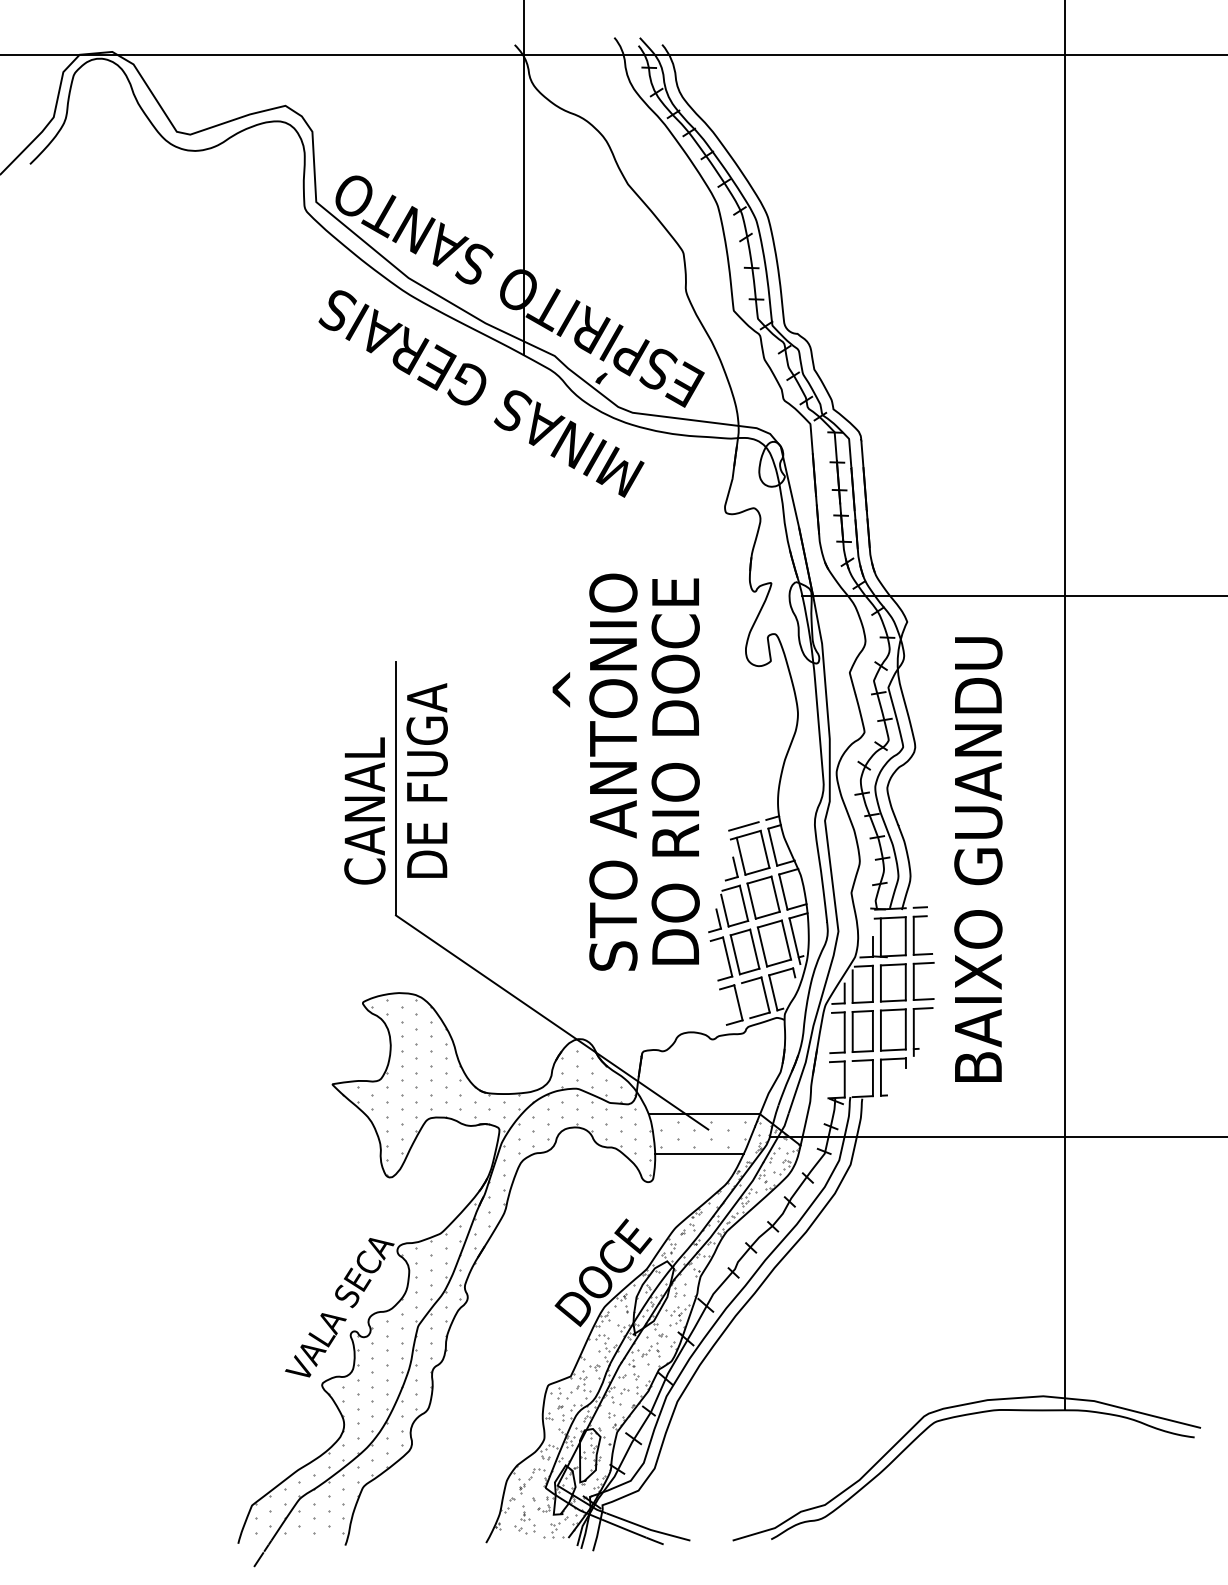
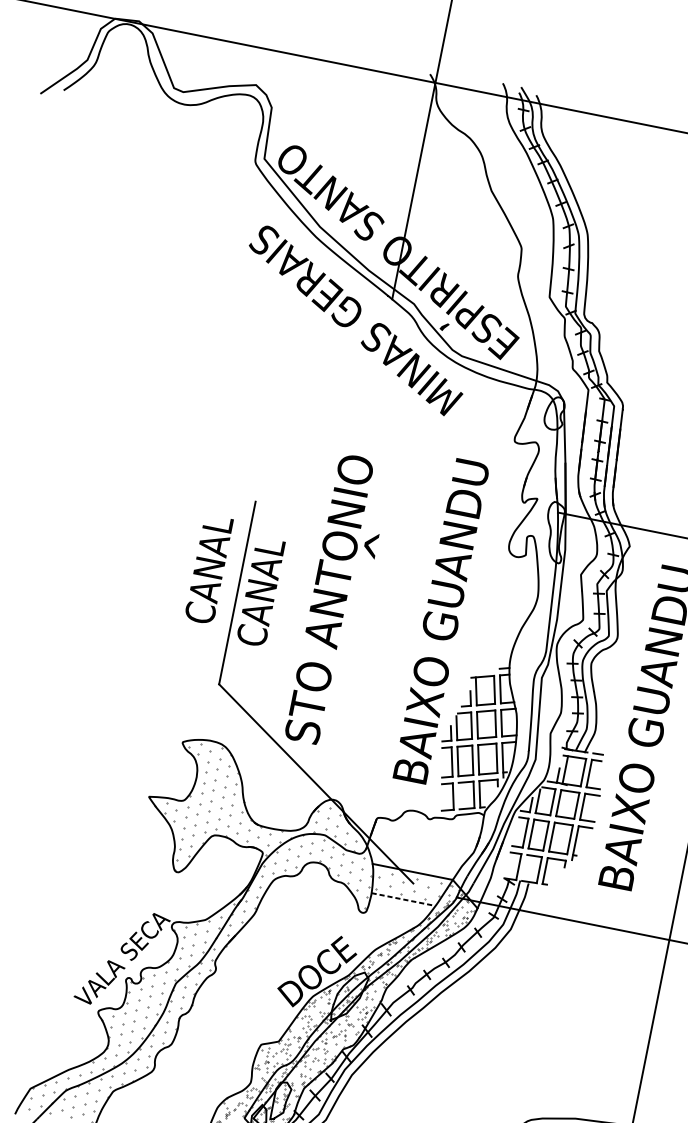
text: (613, 771) -> (329, 598), moved
text: (675, 771) -> (441, 620), DO RIO DOCE -> BAIXO GUANDU
text: (426, 780) -> (260, 591), DE FUGA -> CANAL
text: (364, 810) -> (208, 569), moved
line: (743, 826) -> (482, 670), removed
line: (700, 1153) -> (404, 899), solid -> dashed

